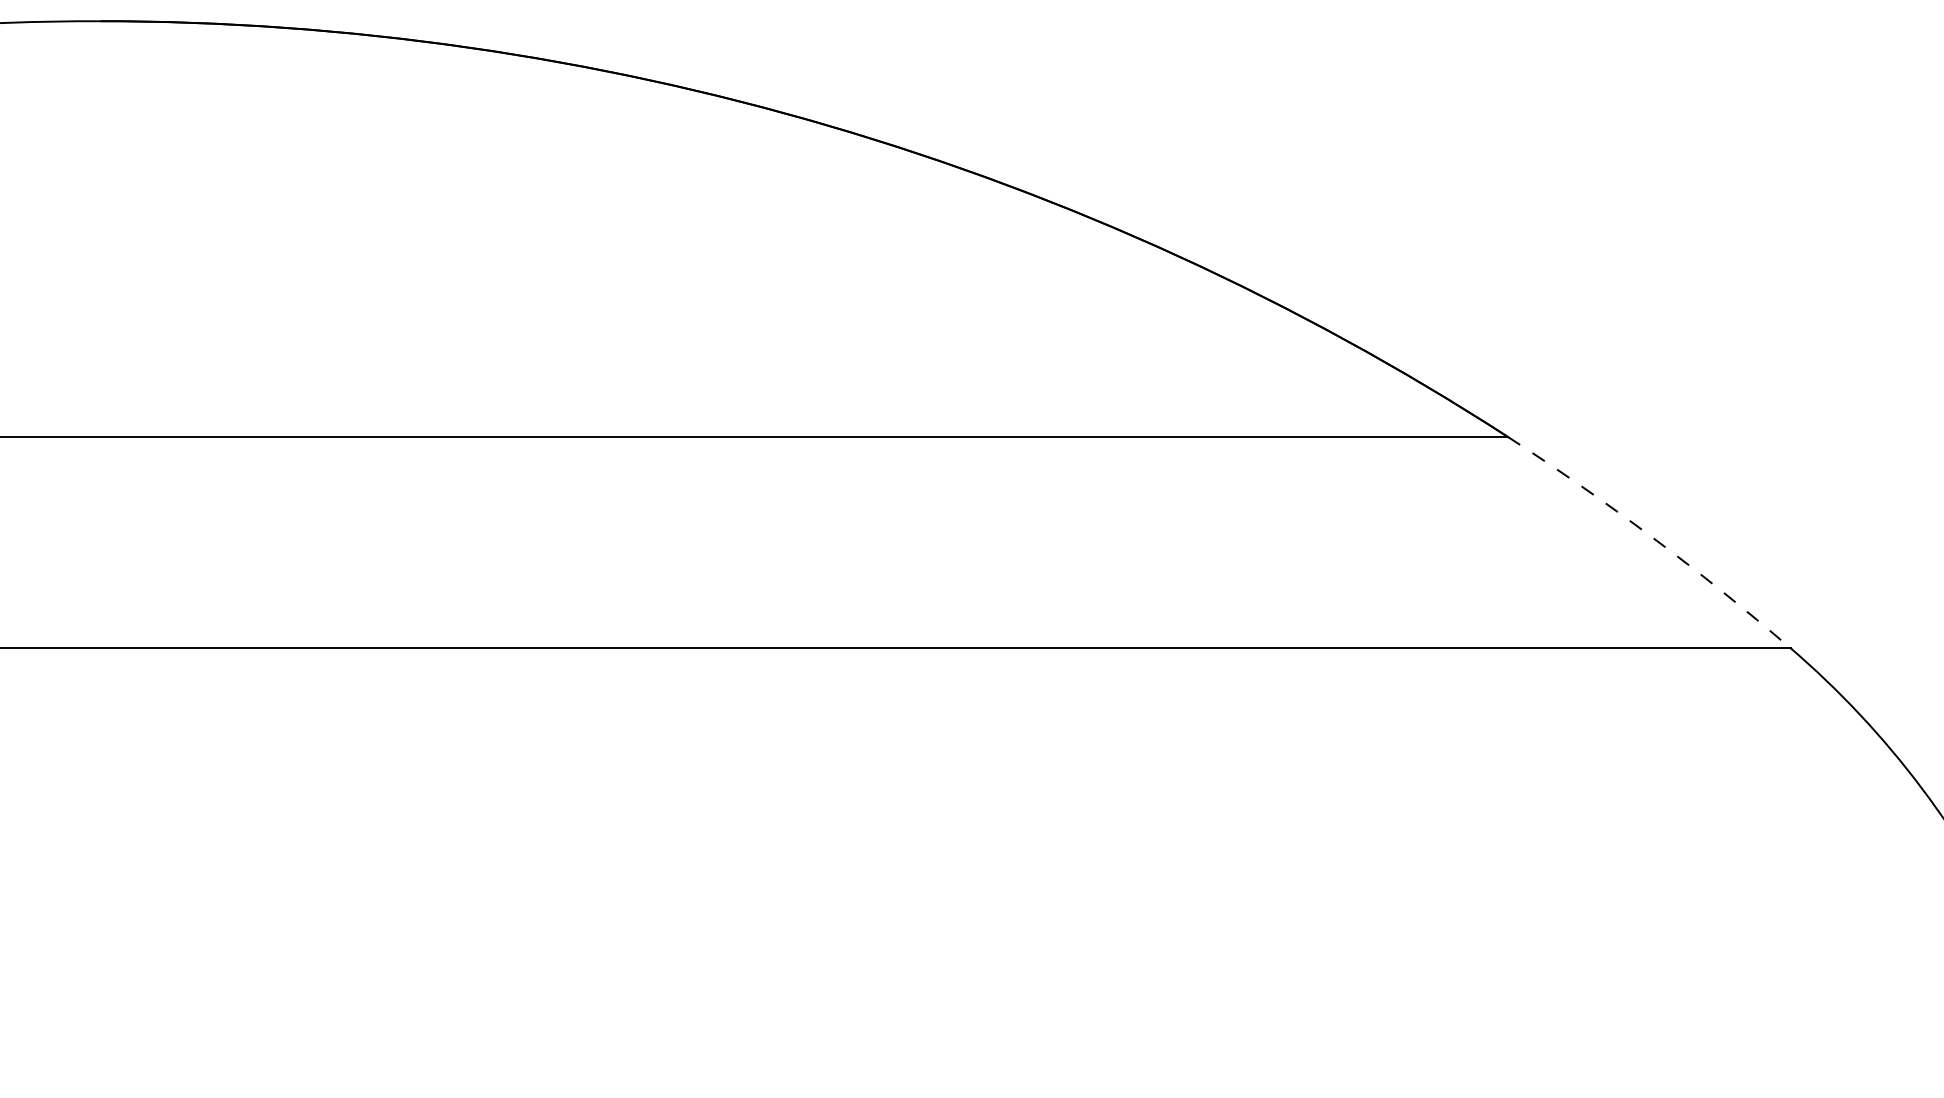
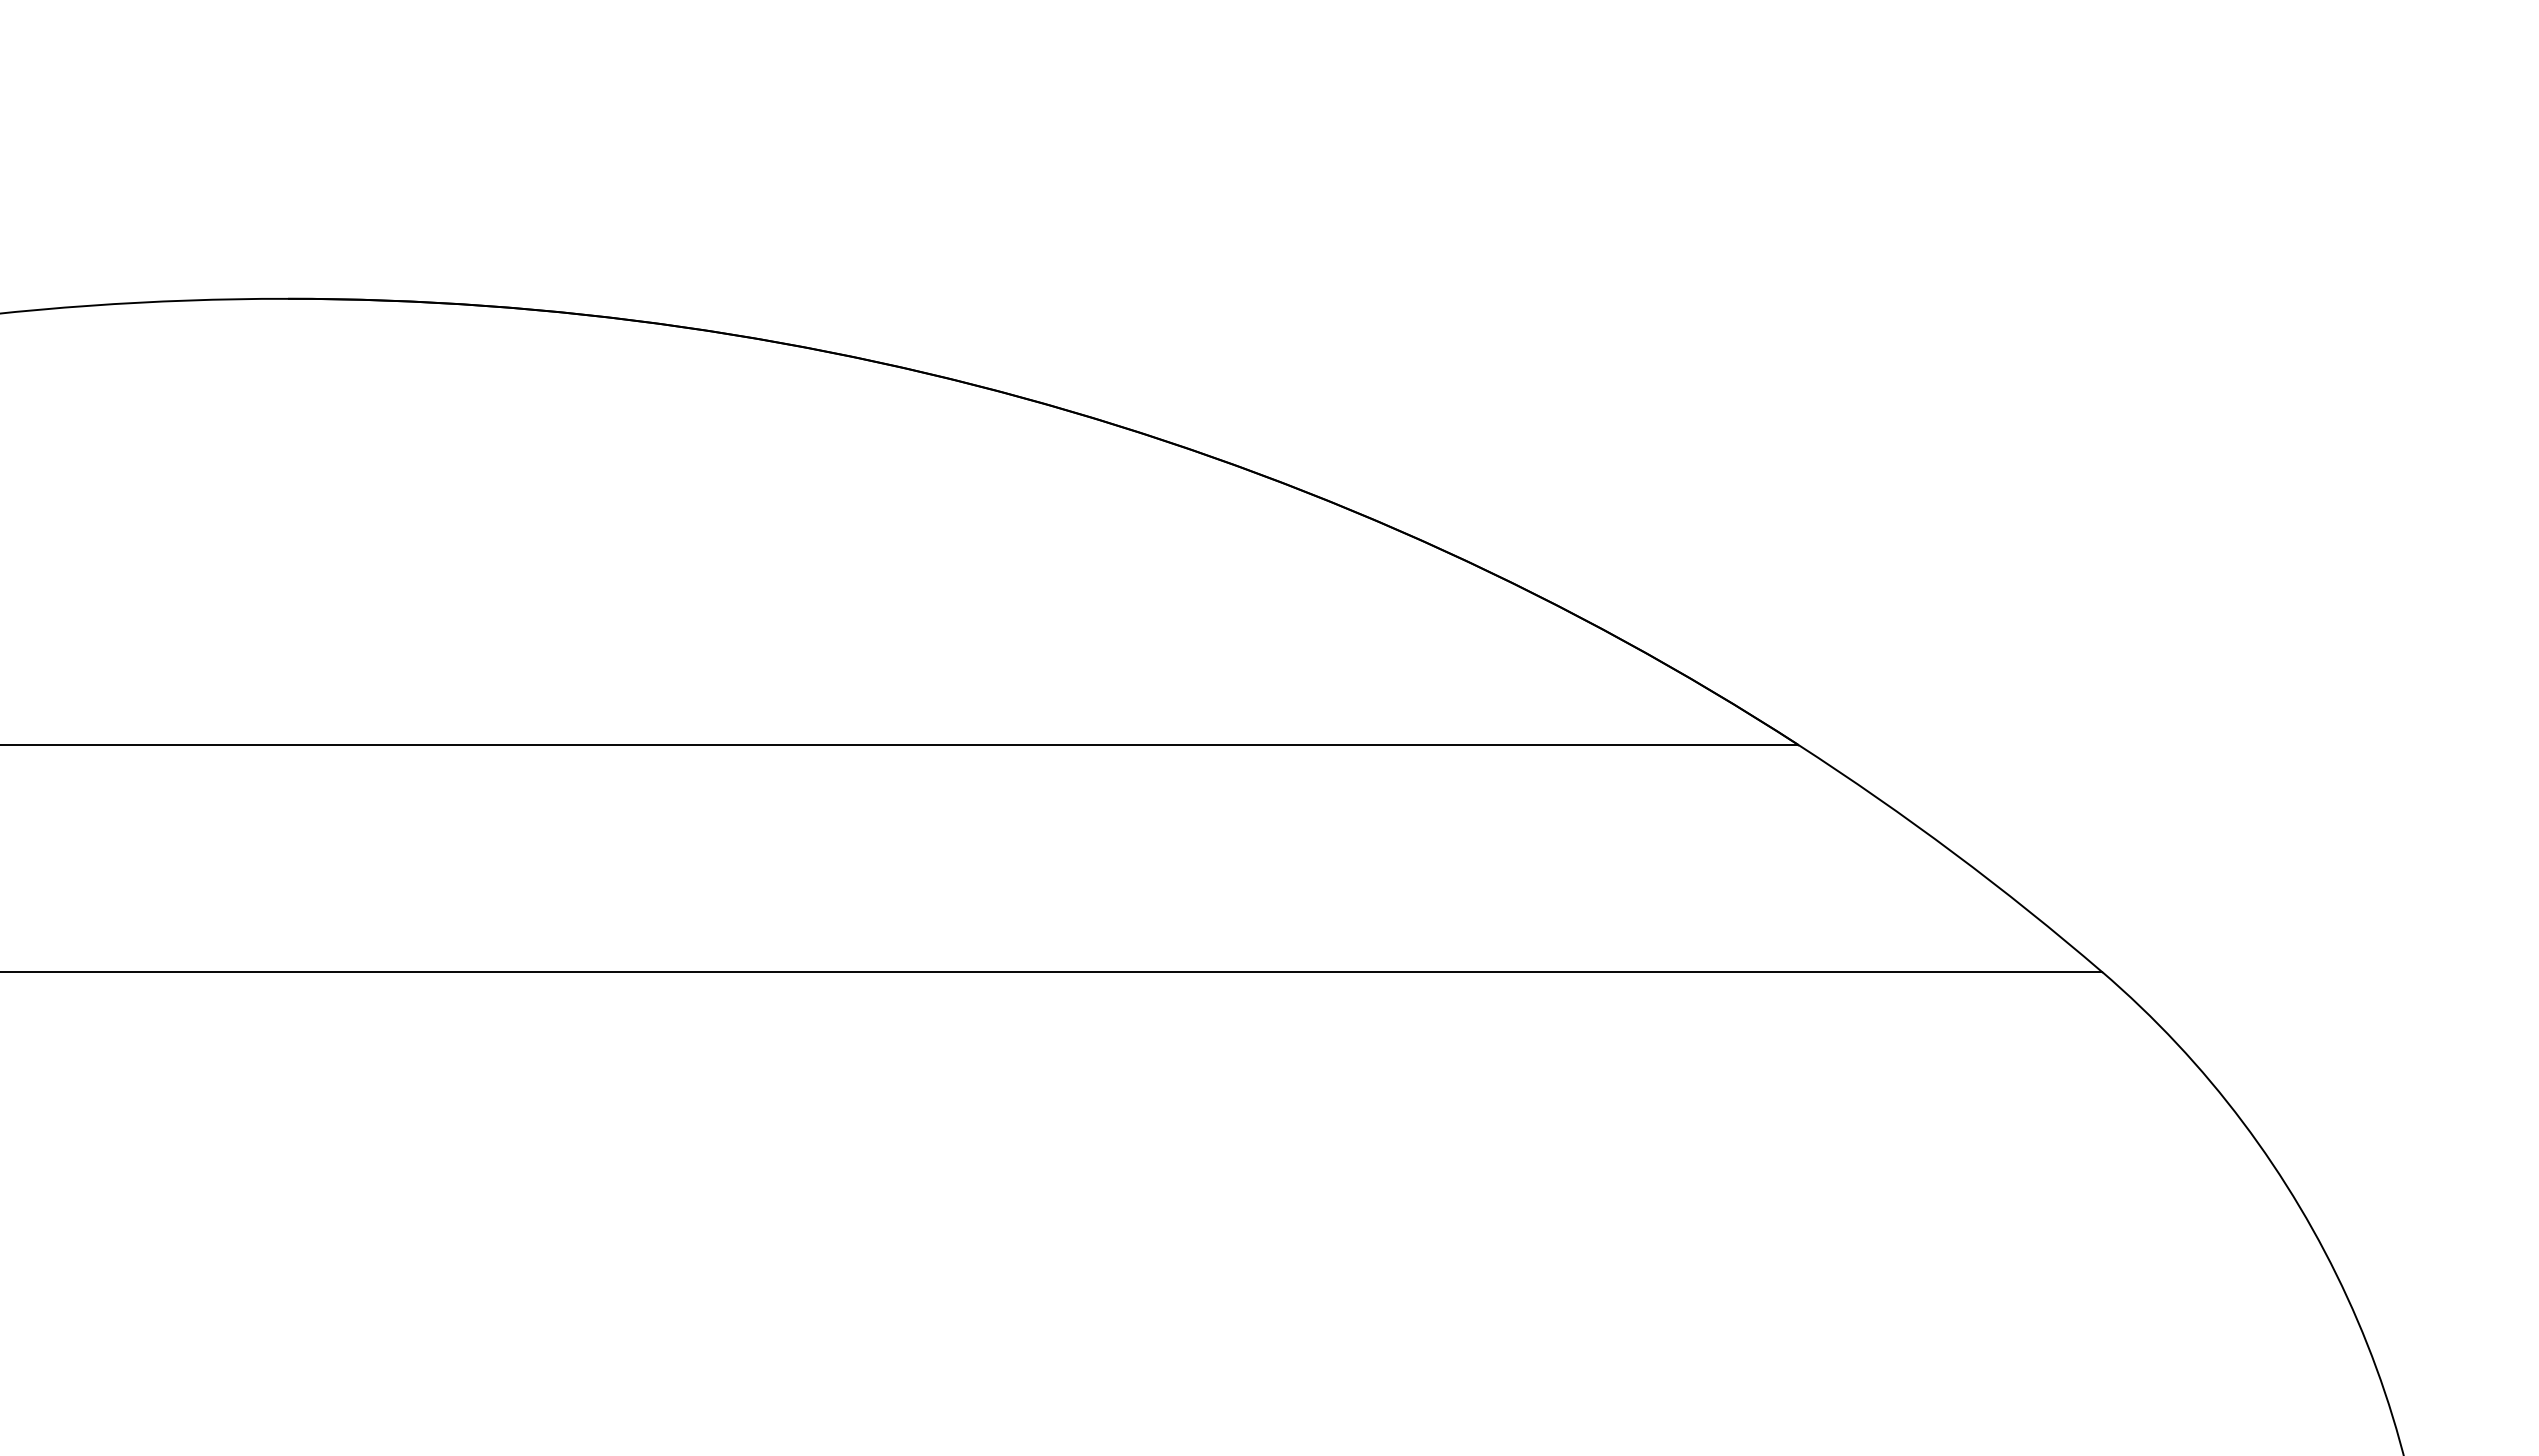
arc: (1653, 537) -> (1954, 853), dashed -> solid

